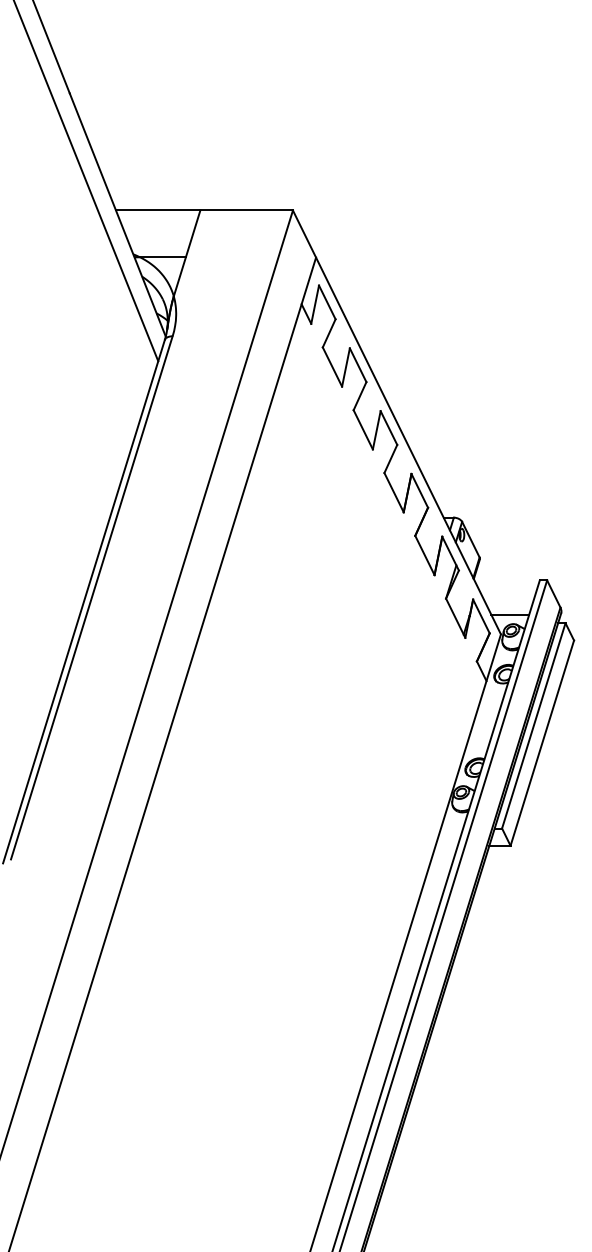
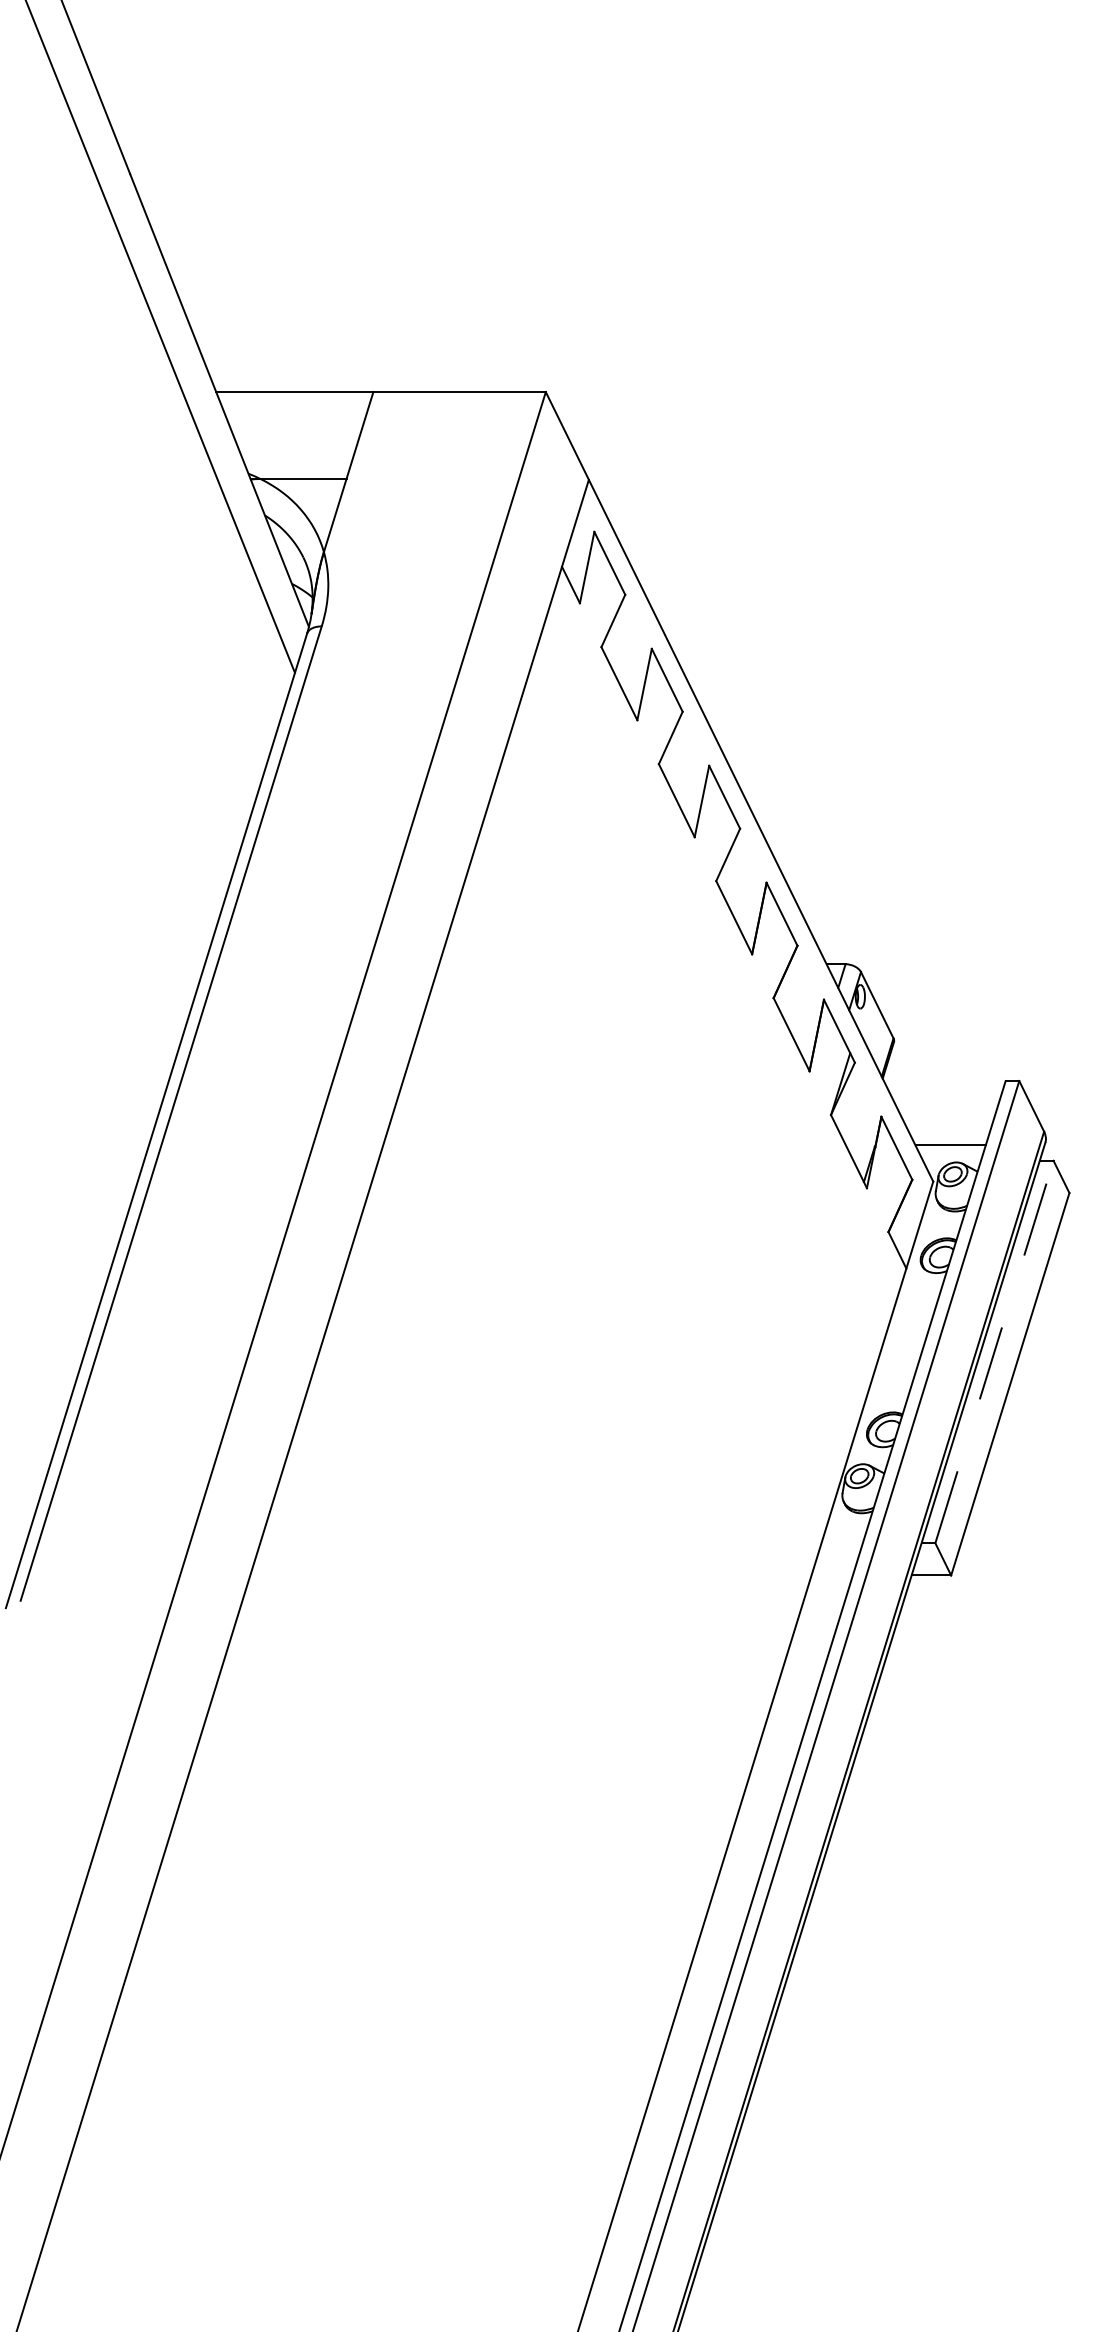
line: (533, 725) -> (993, 1351), solid -> dashed

